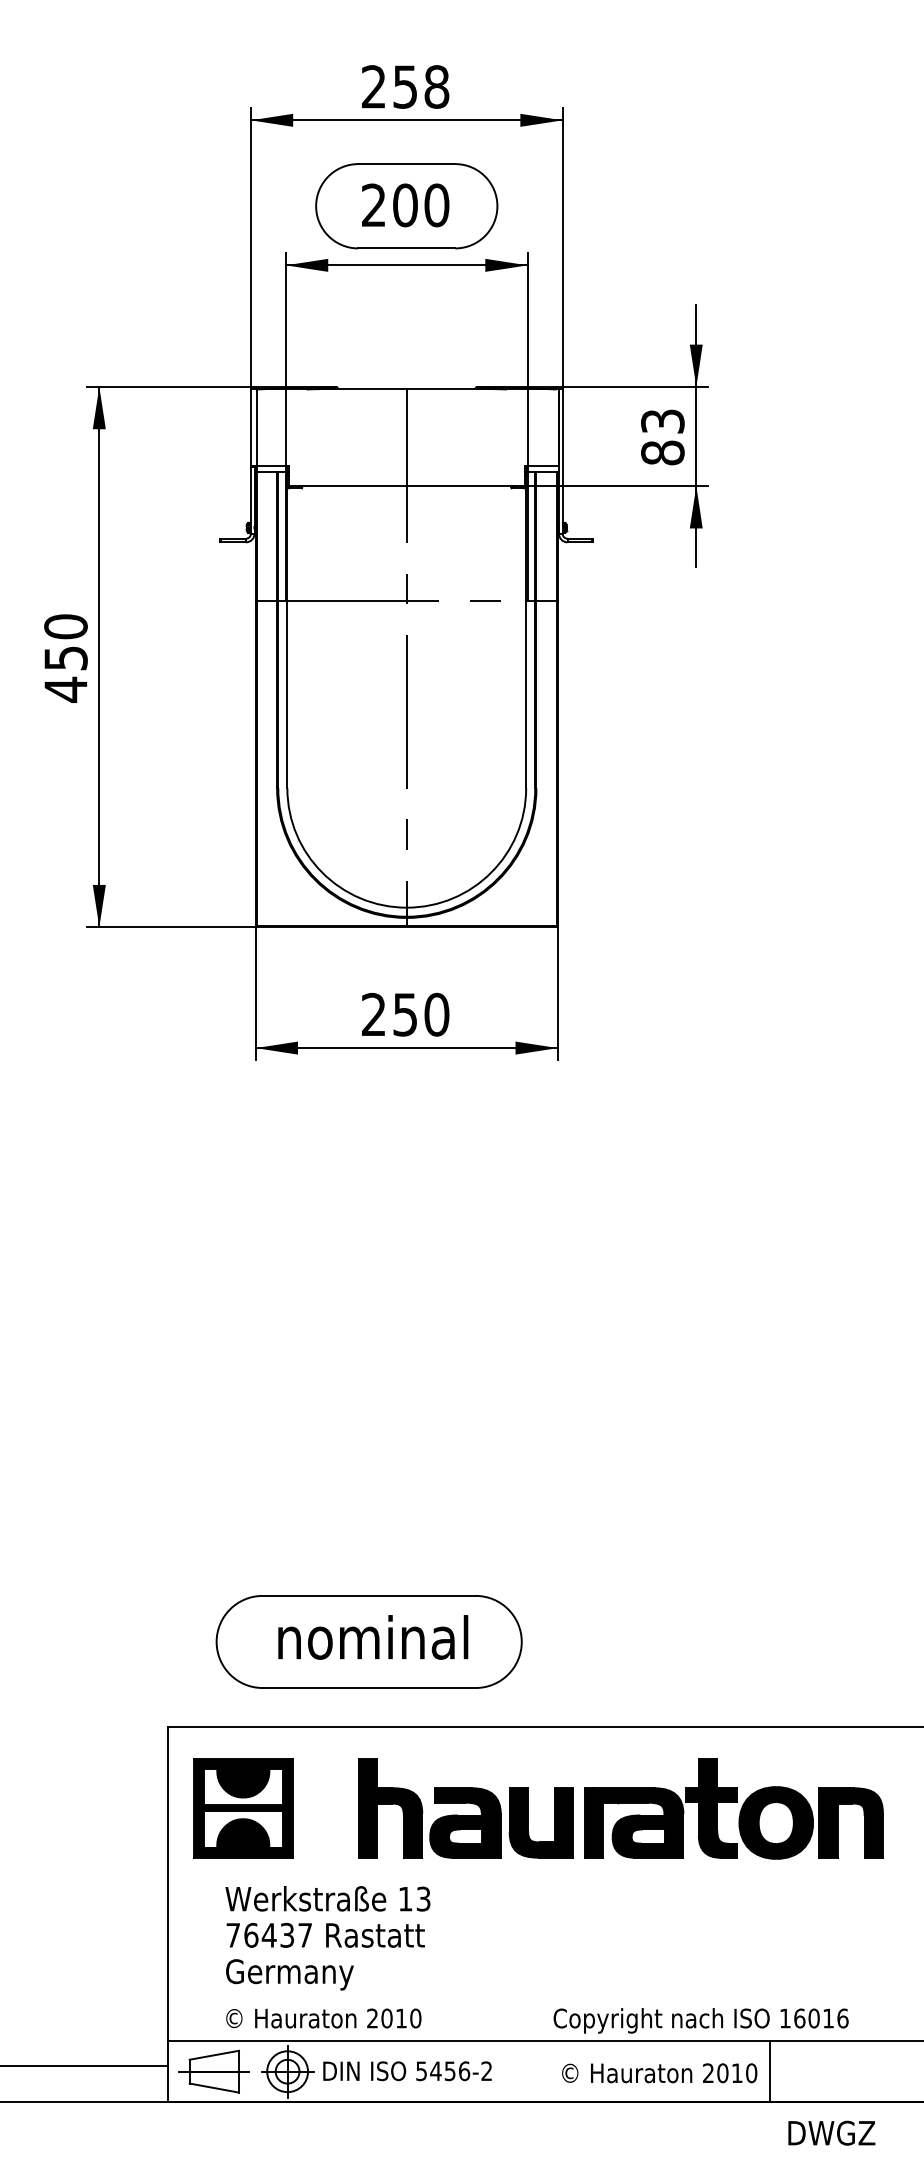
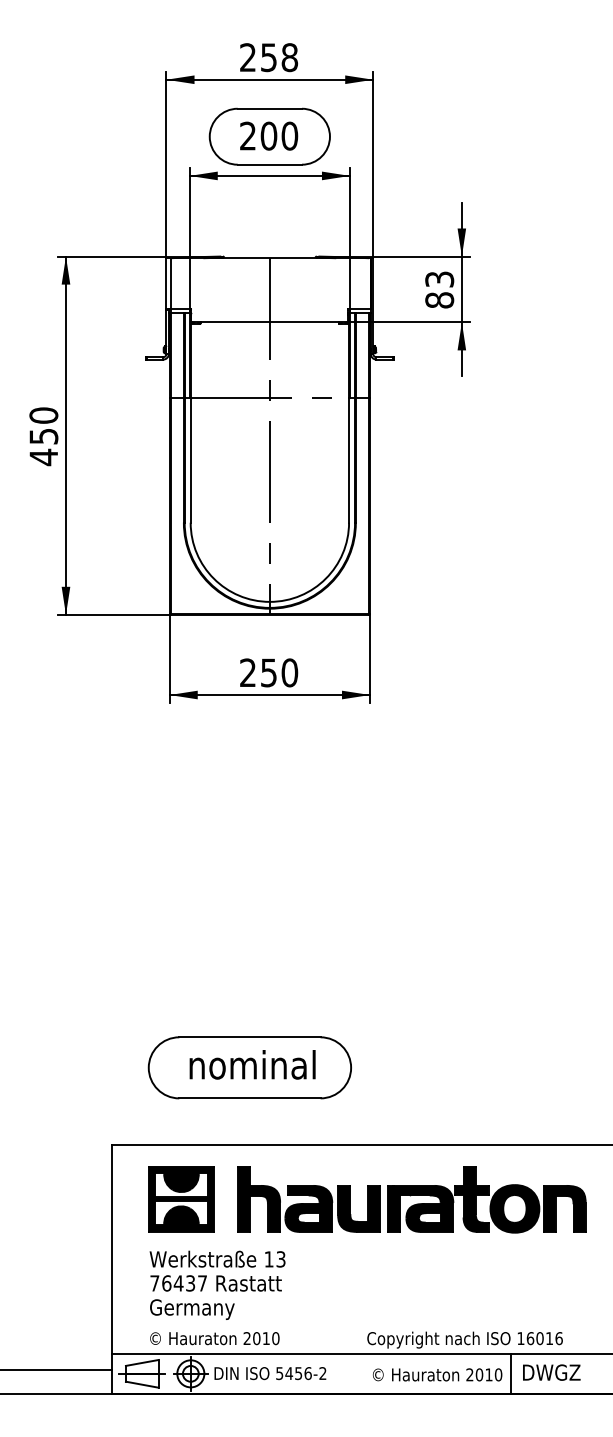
part: (368, 1641) -> (249, 1067), moved
part: (243, 1808) -> (181, 1199), moved
text: (831, 2132) -> (551, 1372), moved

